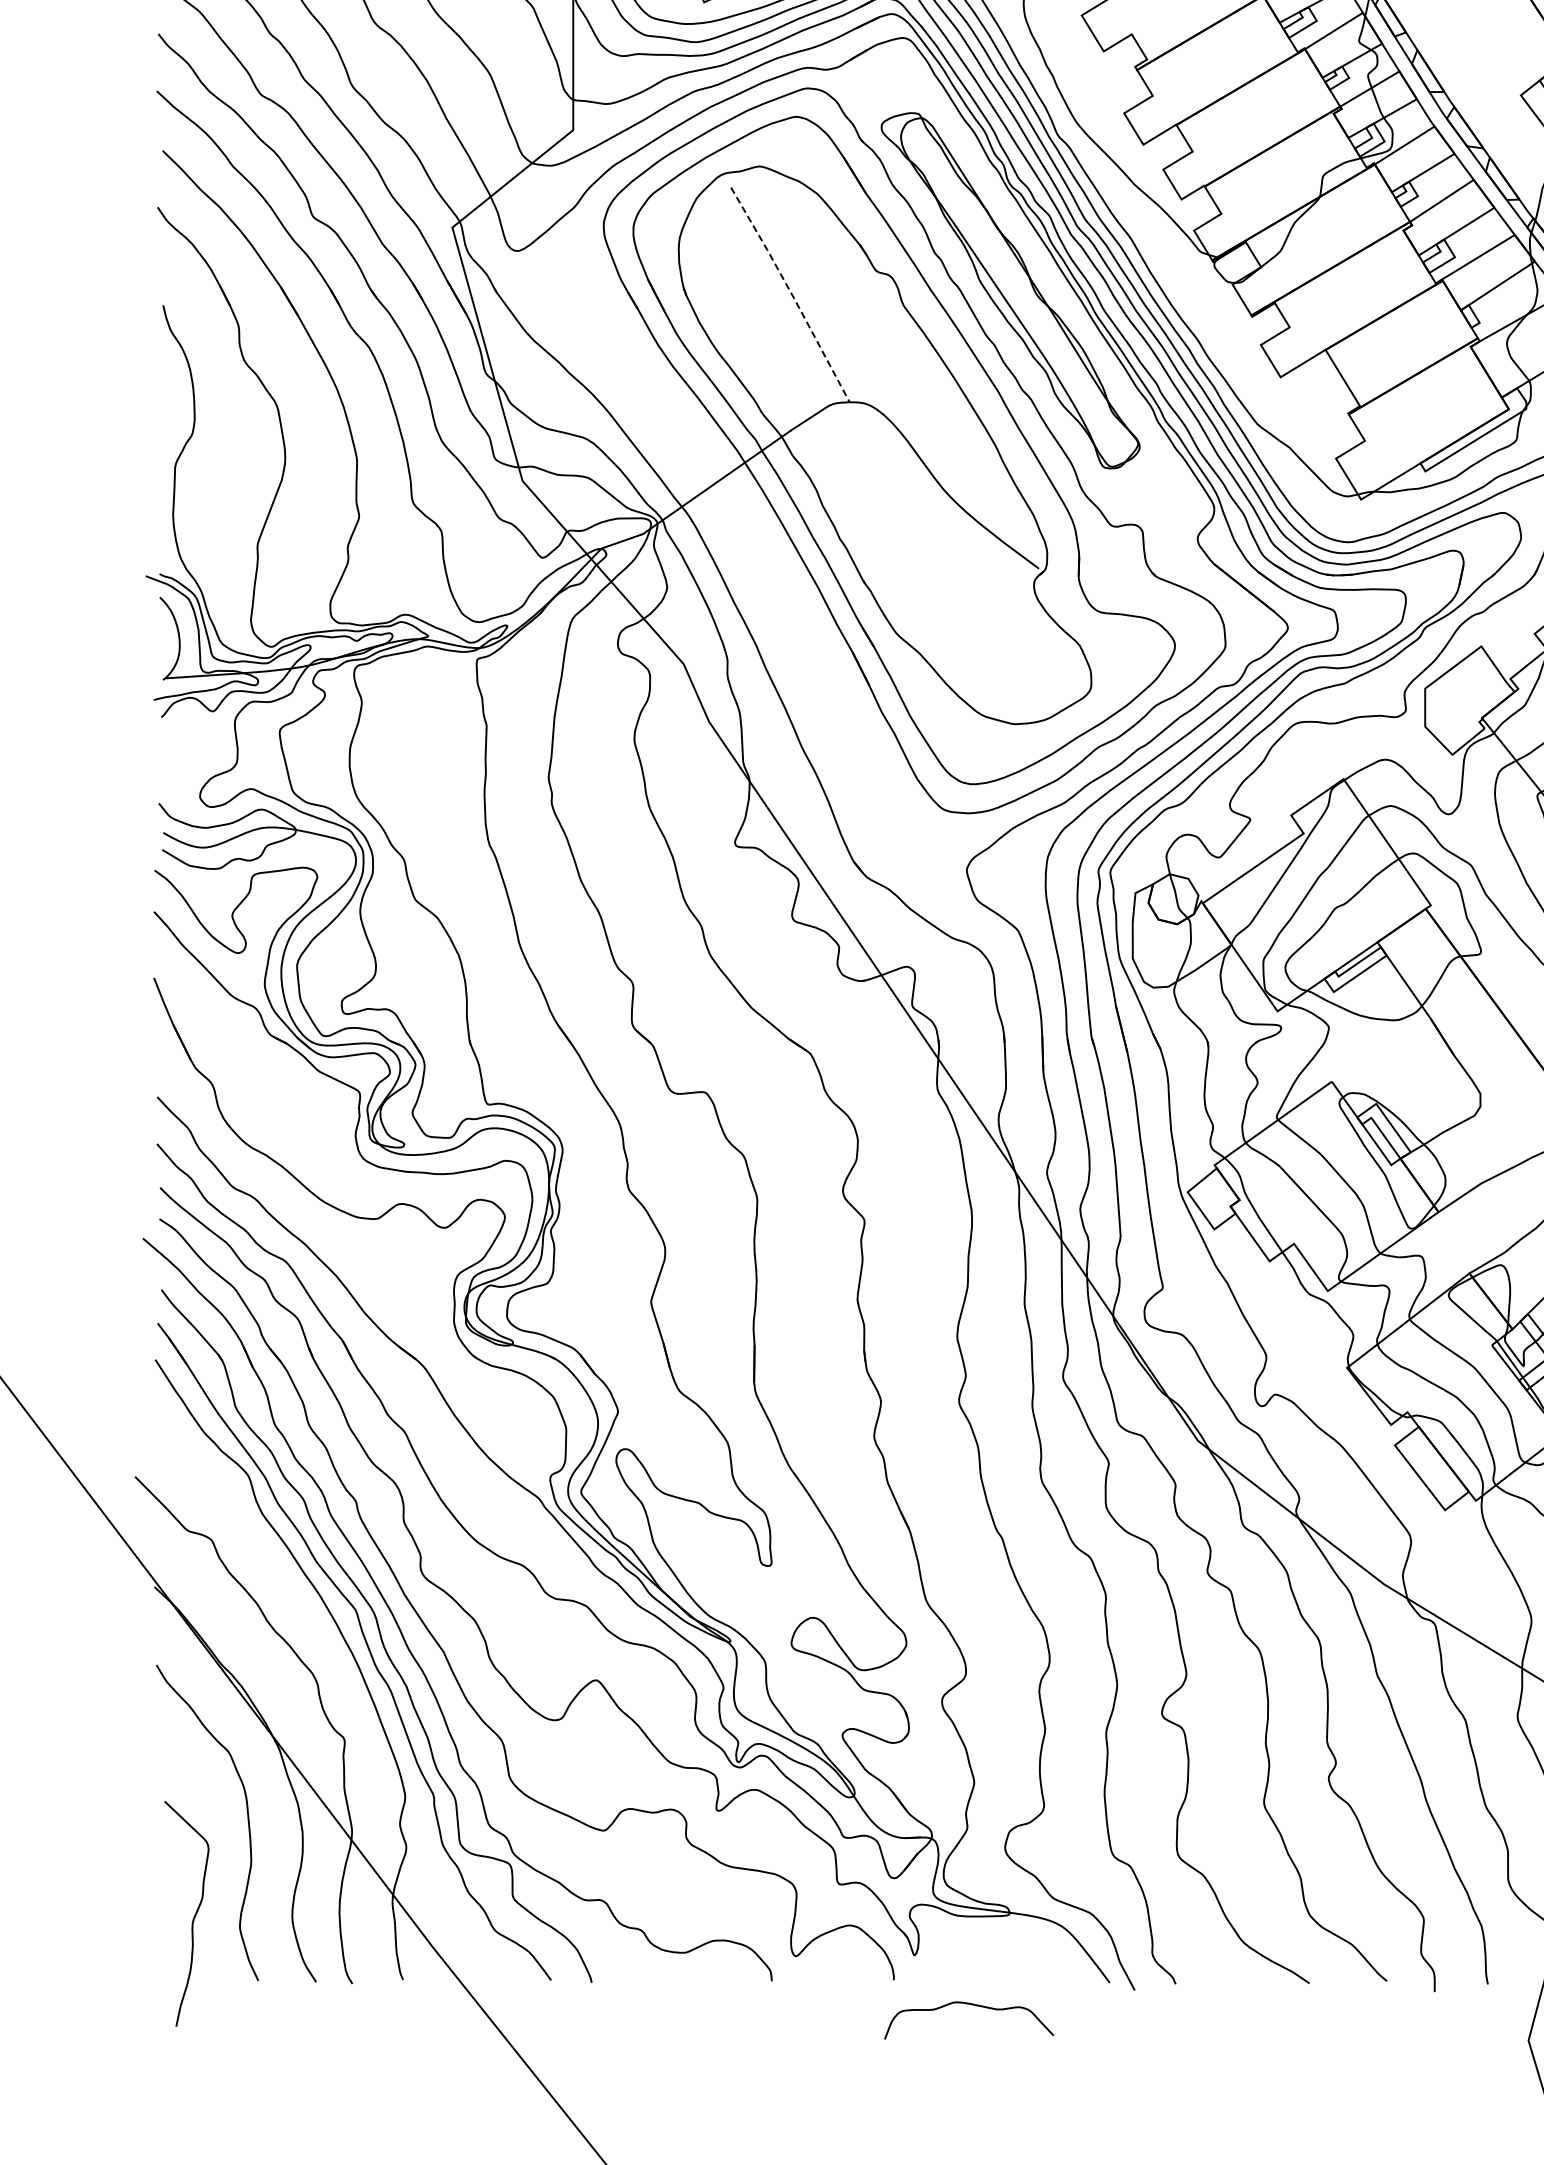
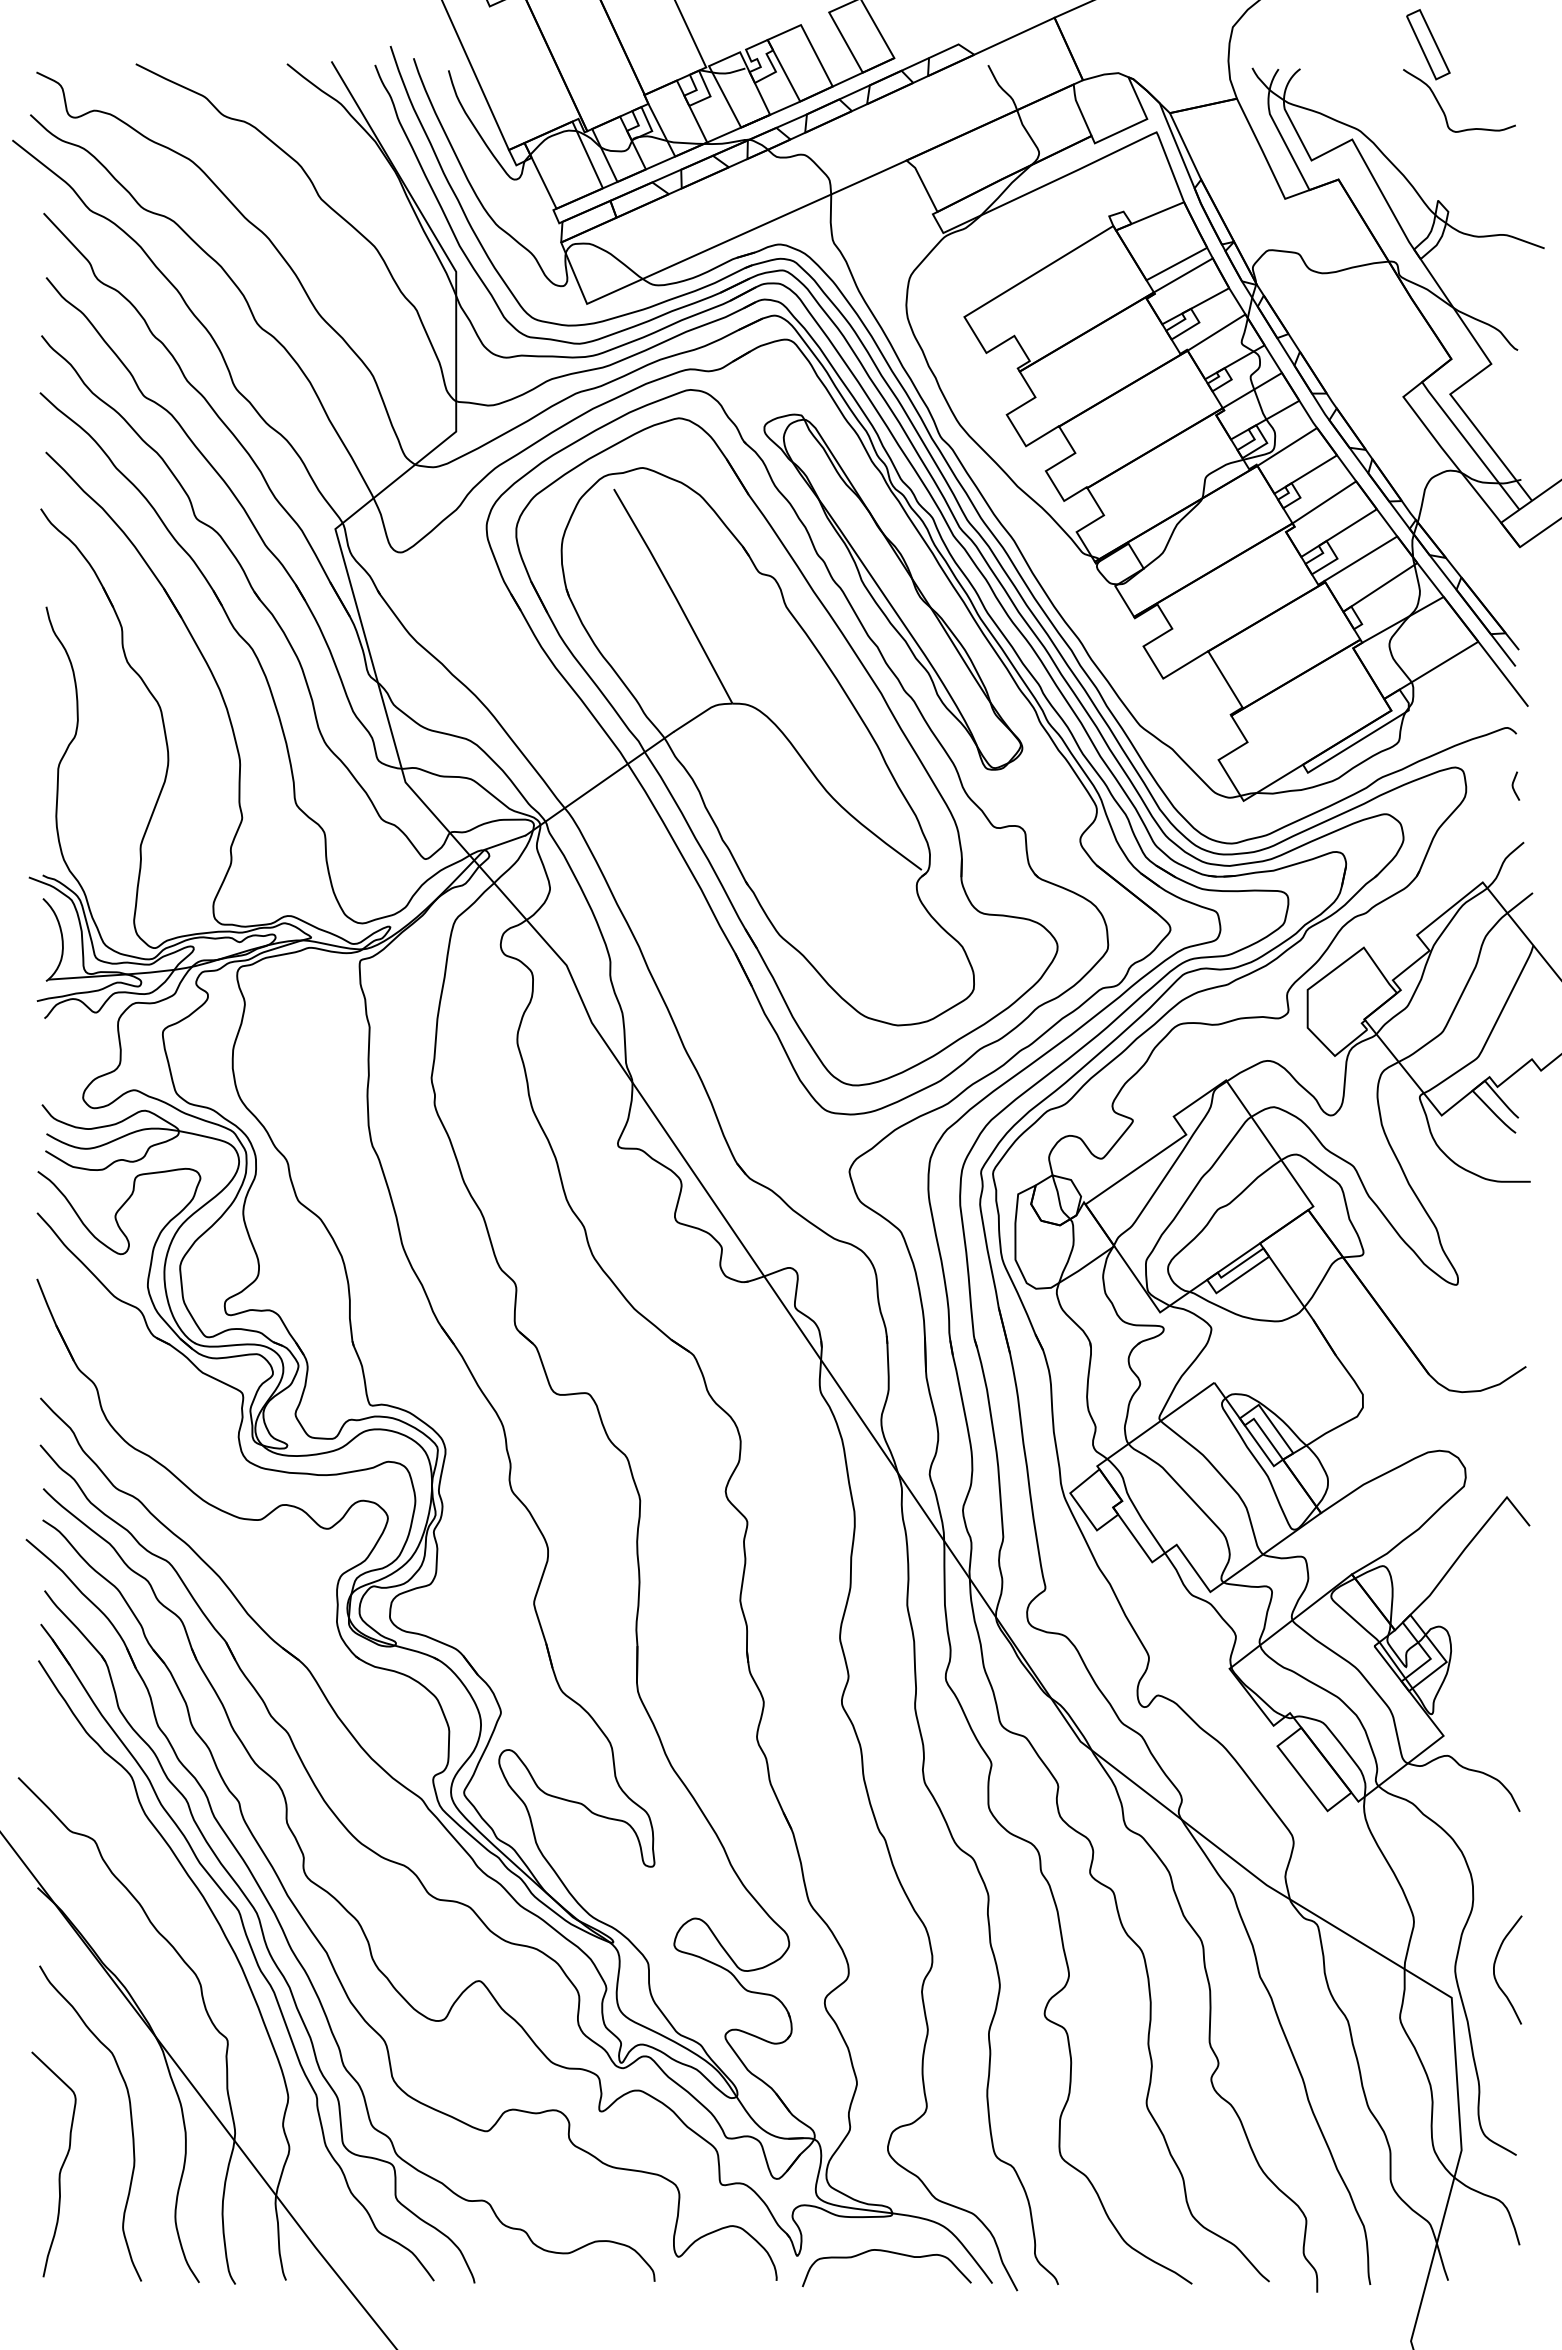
line: (791, 294) -> (674, 595), dashed -> solid
curve: (193, 1916) -> (60, 2167), moved
curve: (973, 2005) -> (891, 2253), moved

